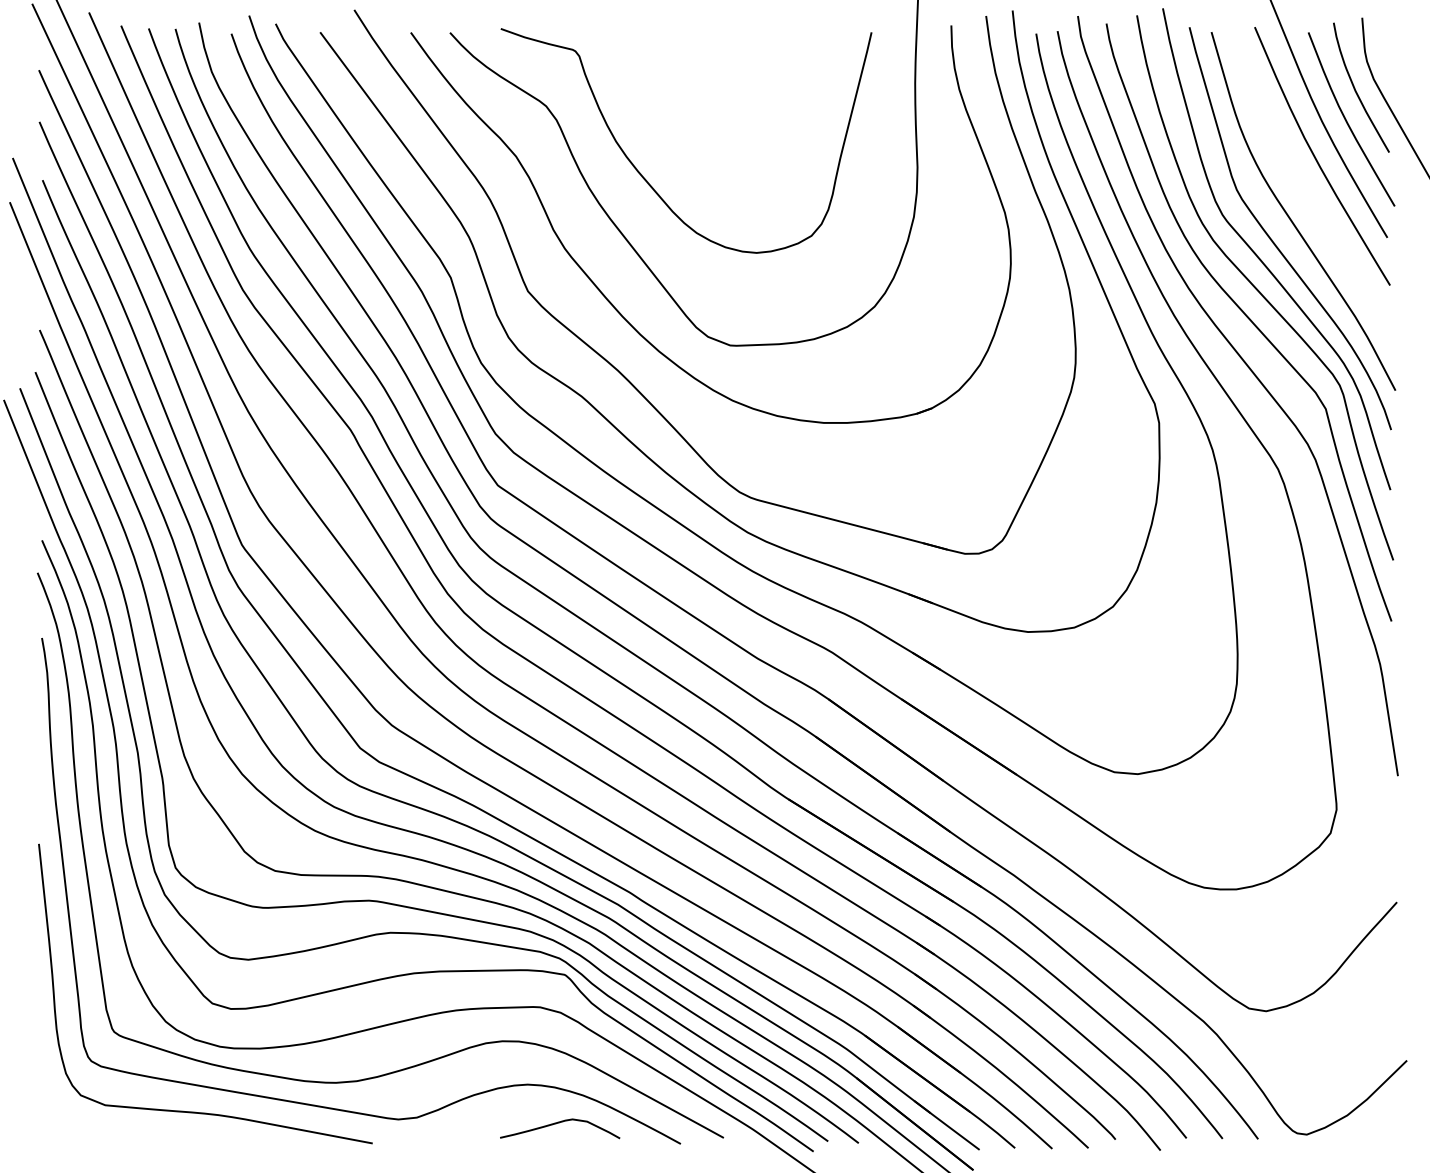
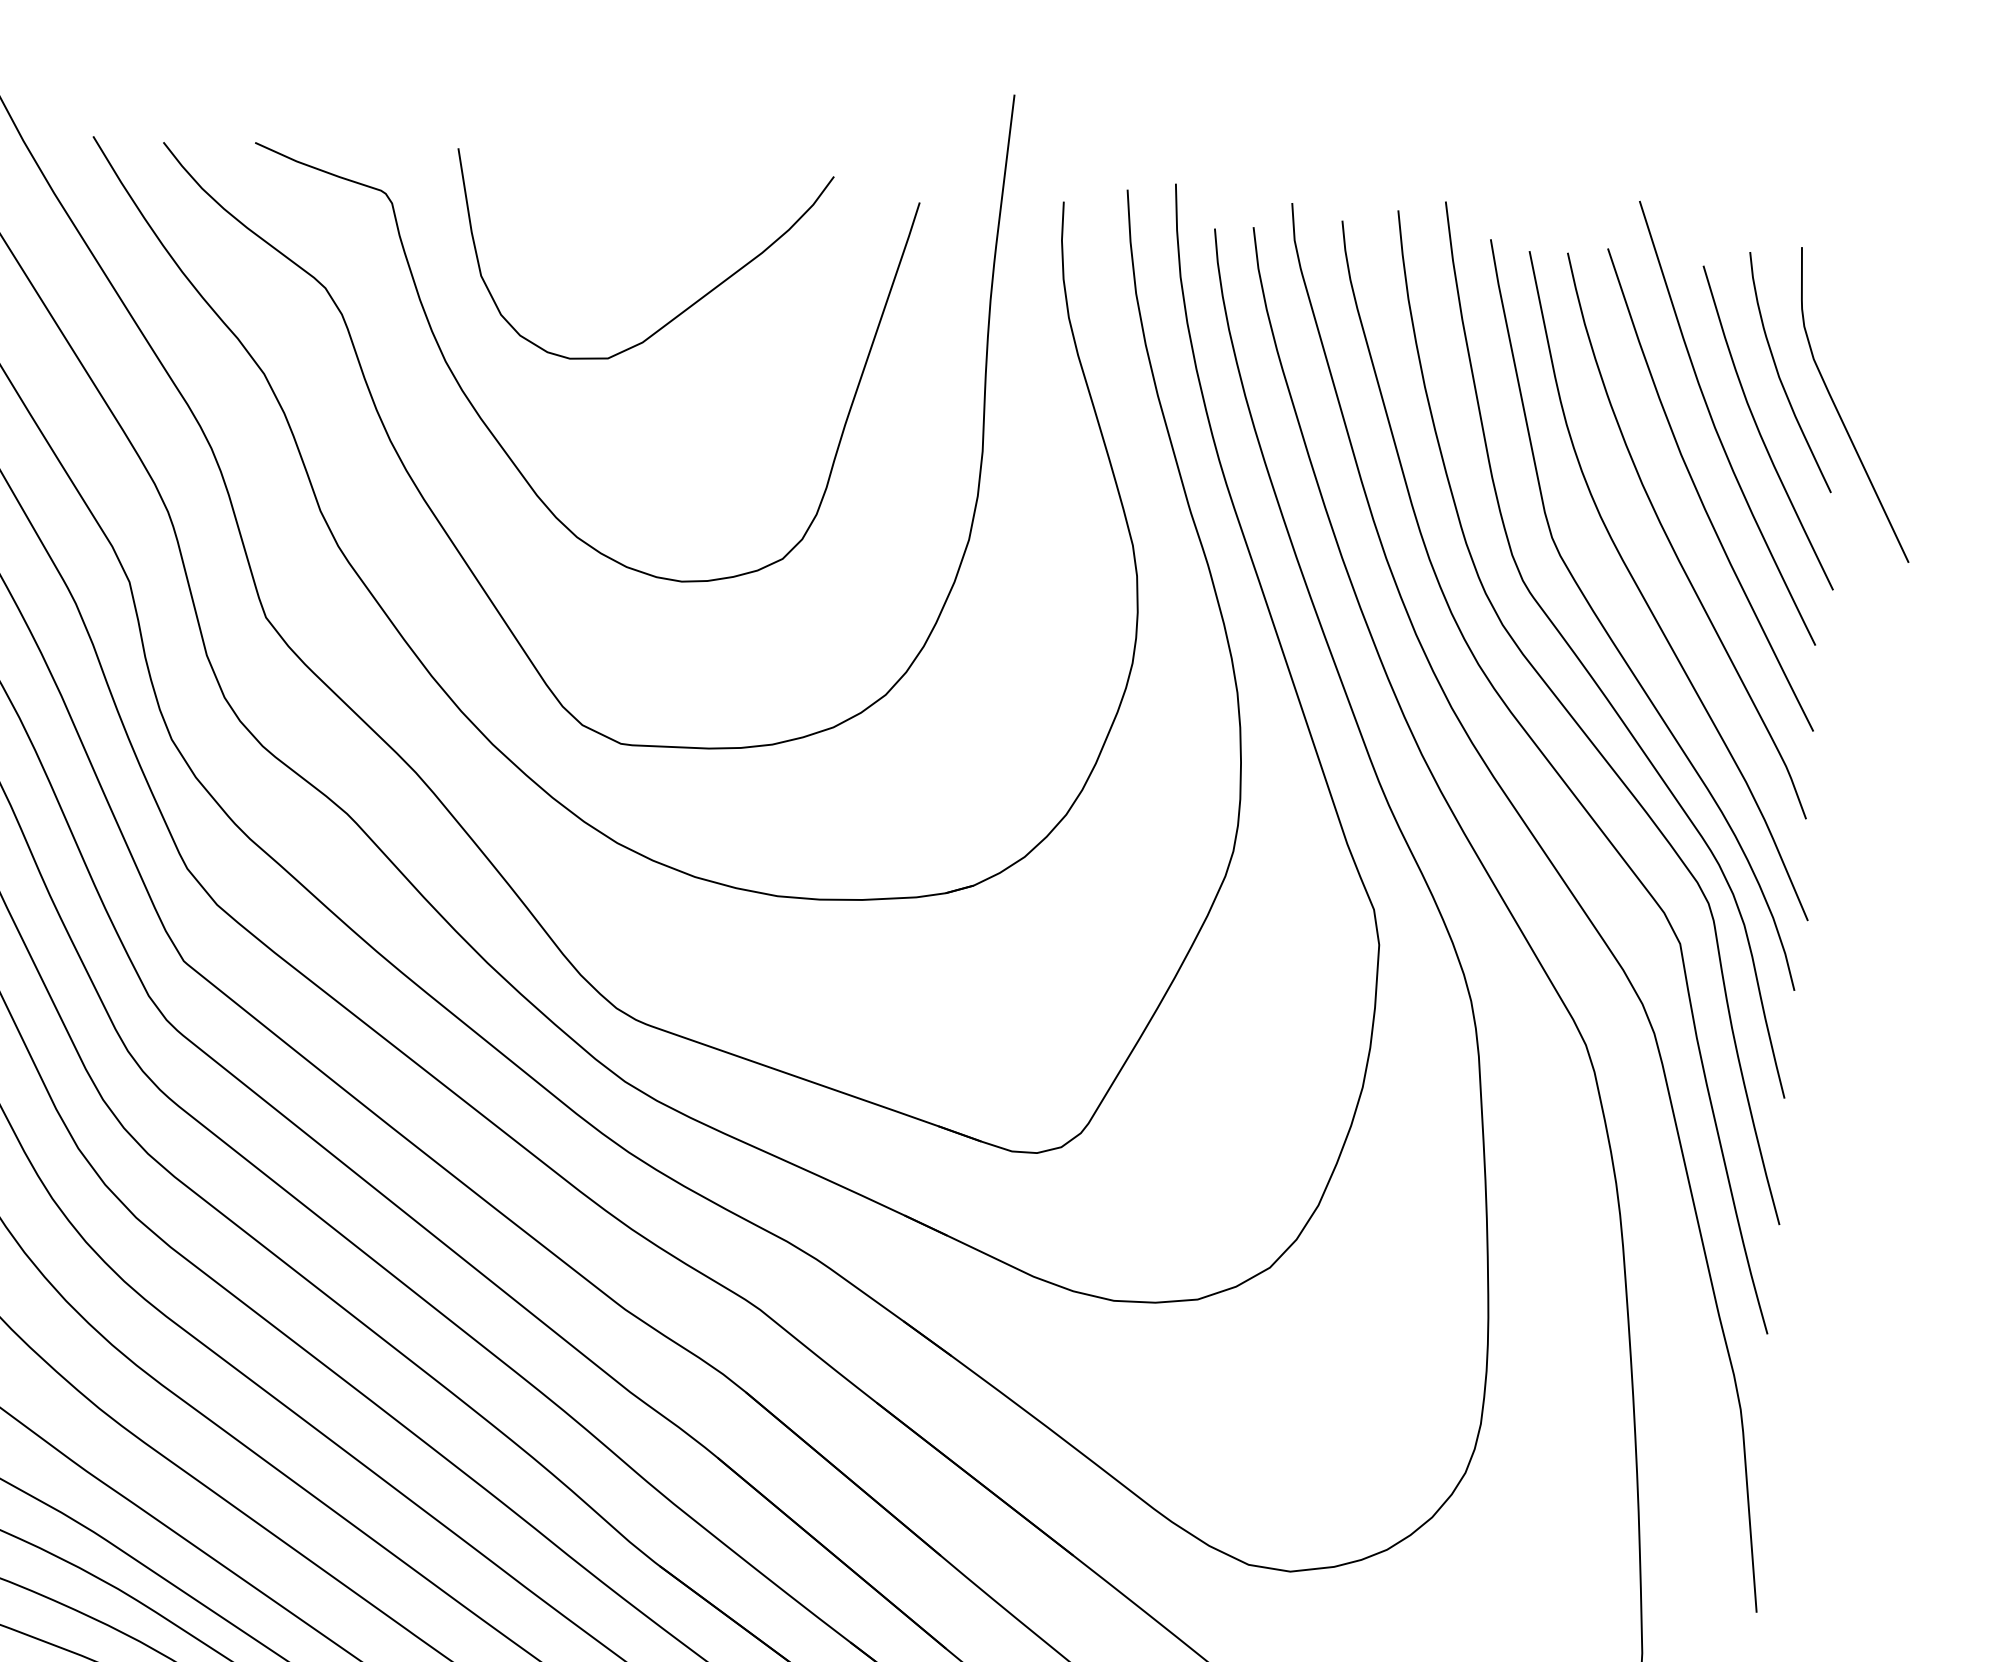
curve: (742, 104) -> (677, 313), added
curve: (1304, 188) -> (1673, 545), added

